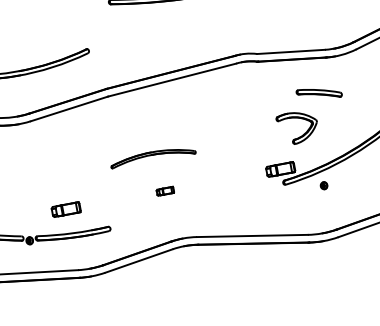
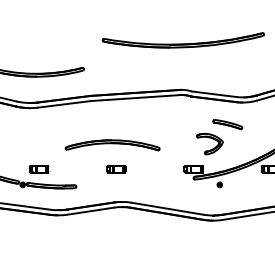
part: (152, 156) -> (112, 145), size x1.67
part: (165, 191) -> (116, 169), size x1.67
part: (67, 210) -> (39, 169), moved

